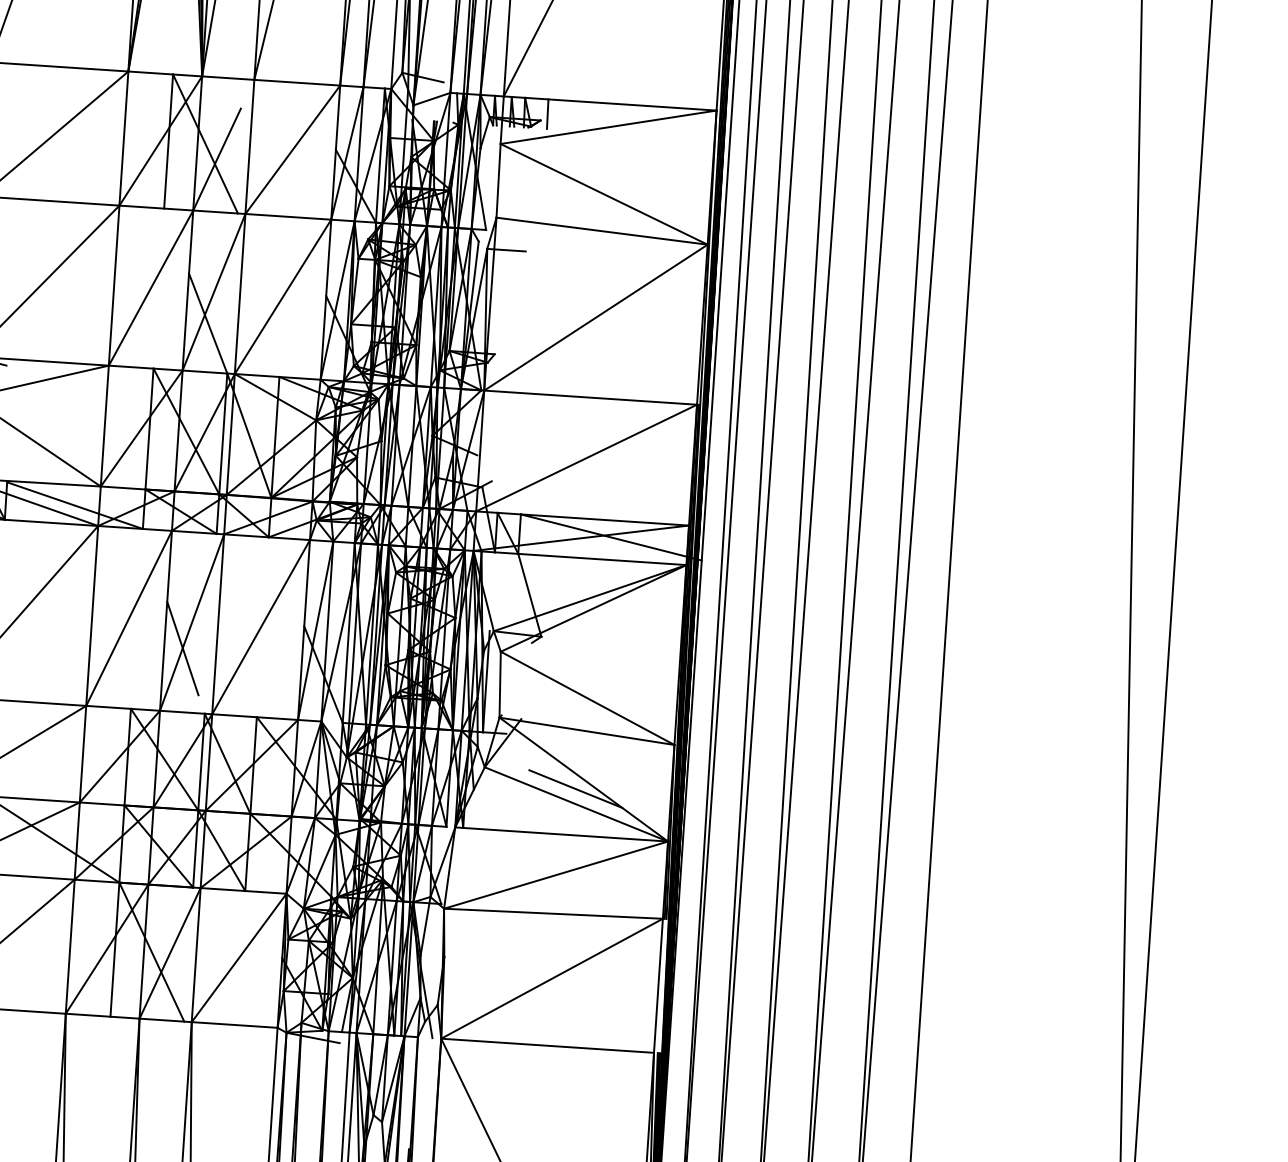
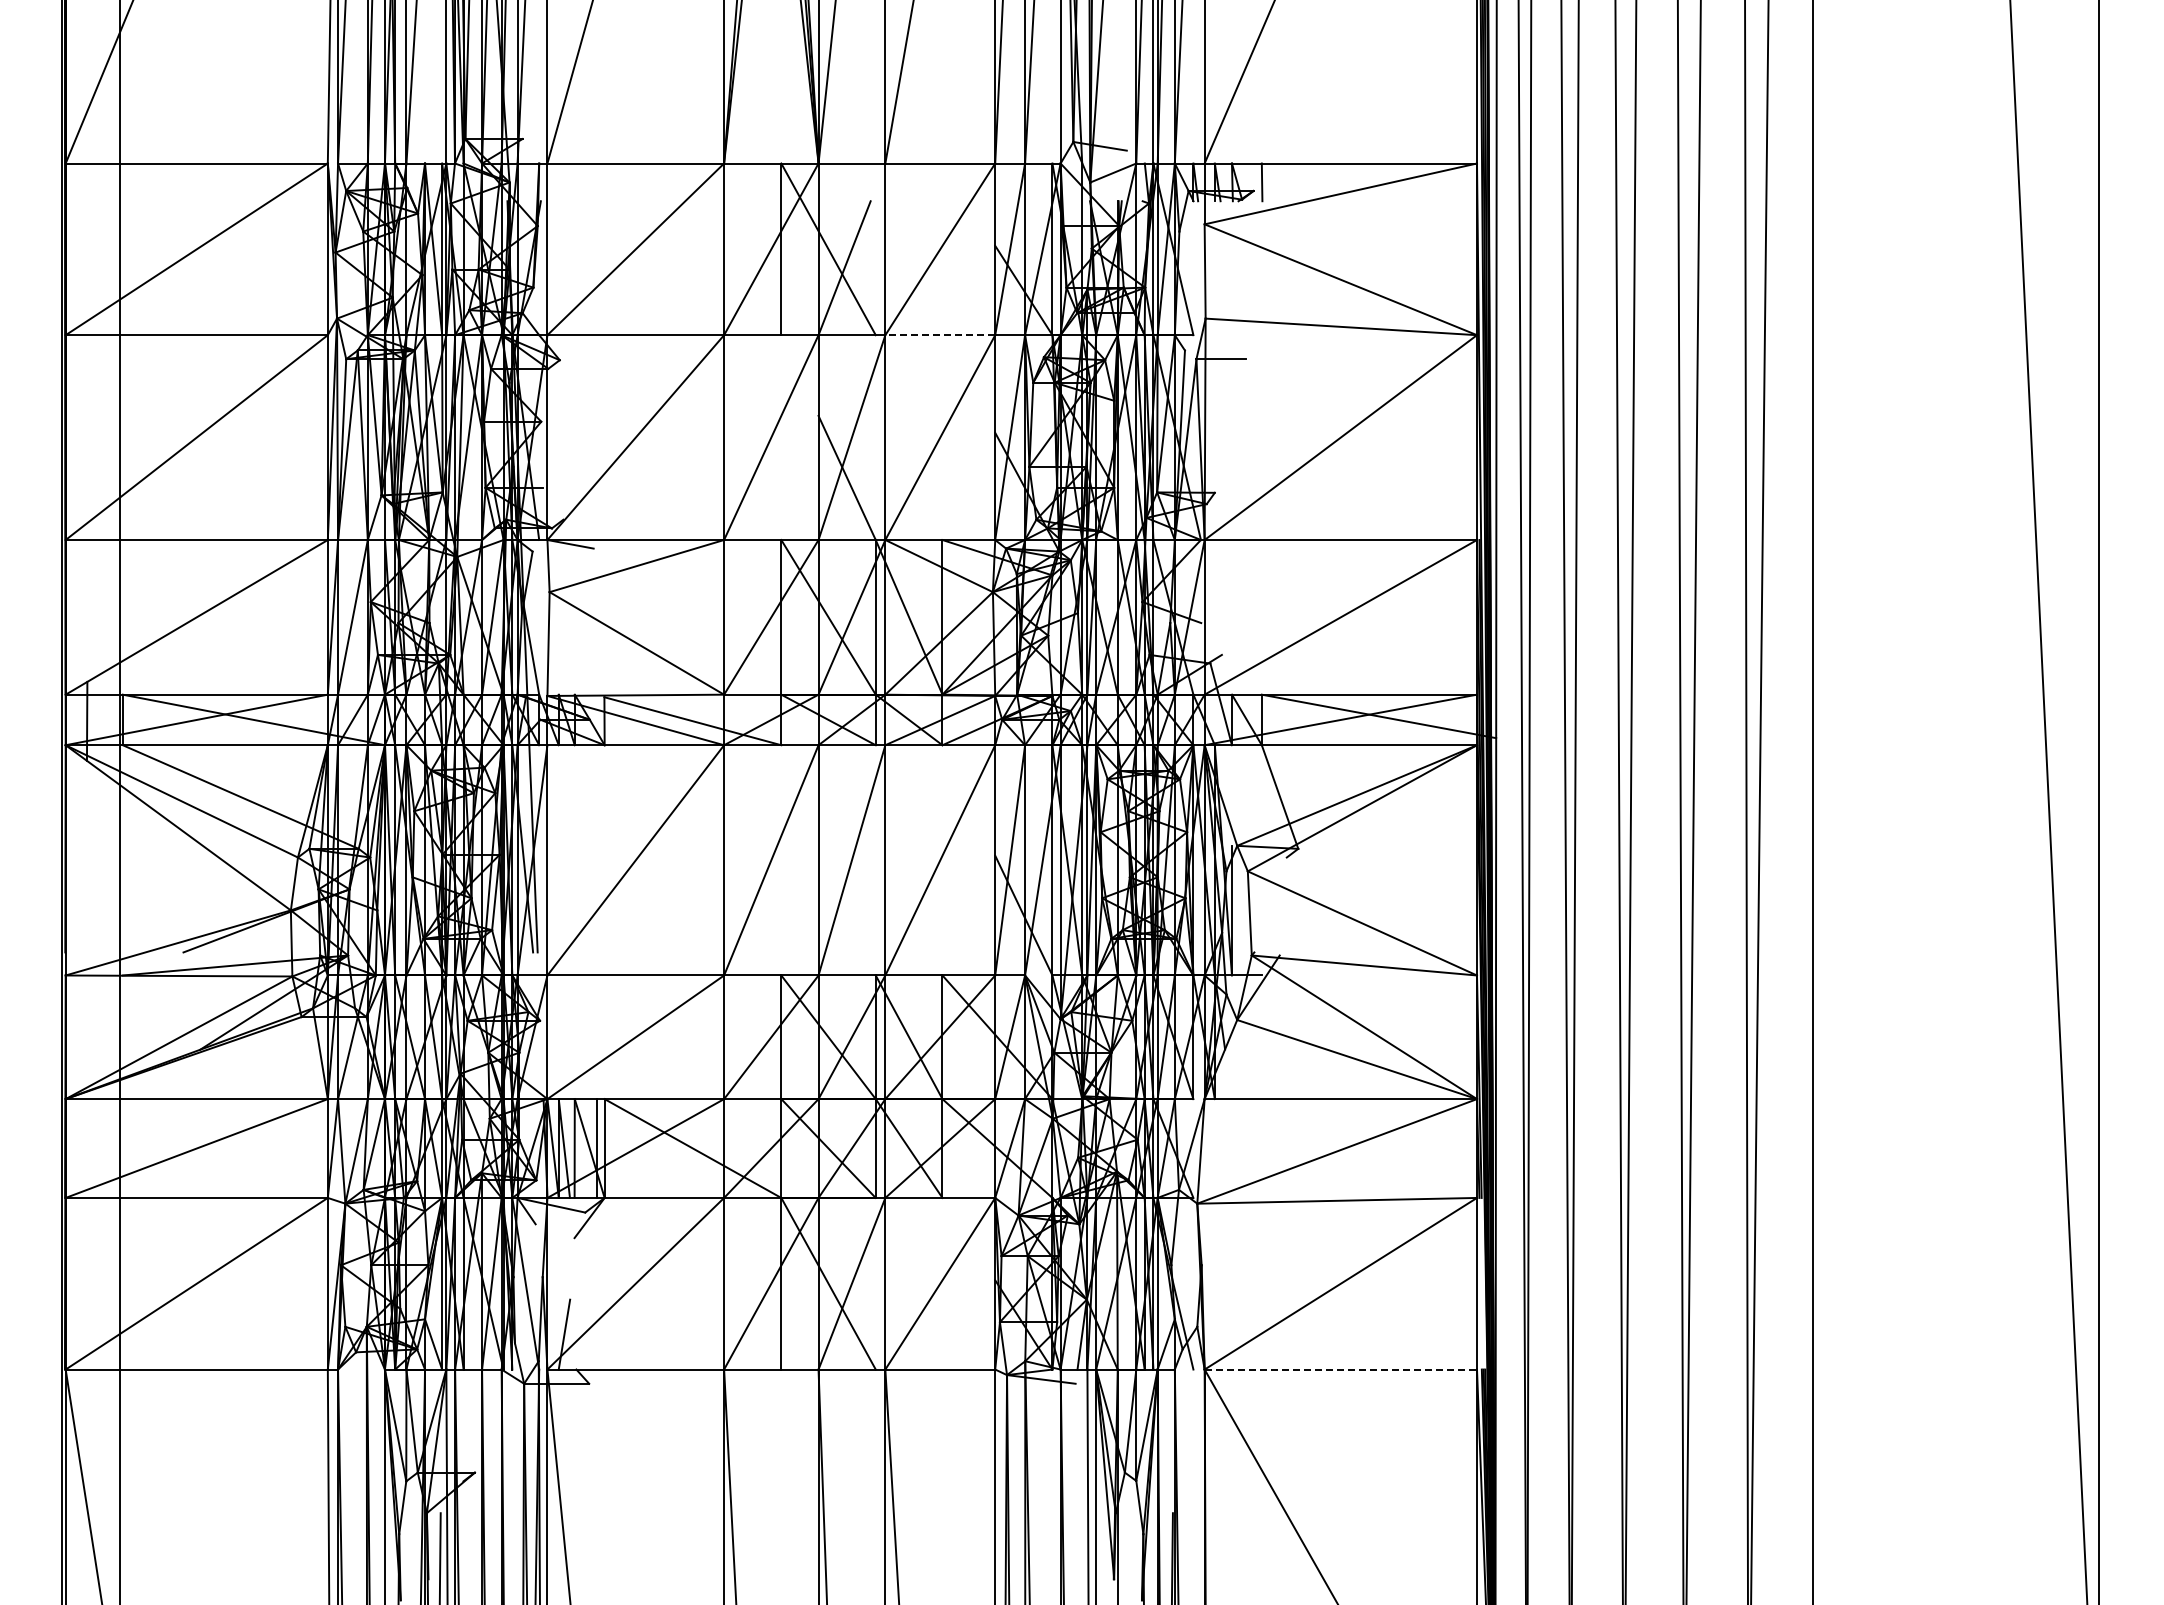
line: (288, 217) -> (940, 335), solid -> dashed
line: (182, 647) -> (842, 893), removed
line: (575, 789) -> (1354, 1040), removed
line: (548, 1045) -> (1341, 1369), solid -> dashed

